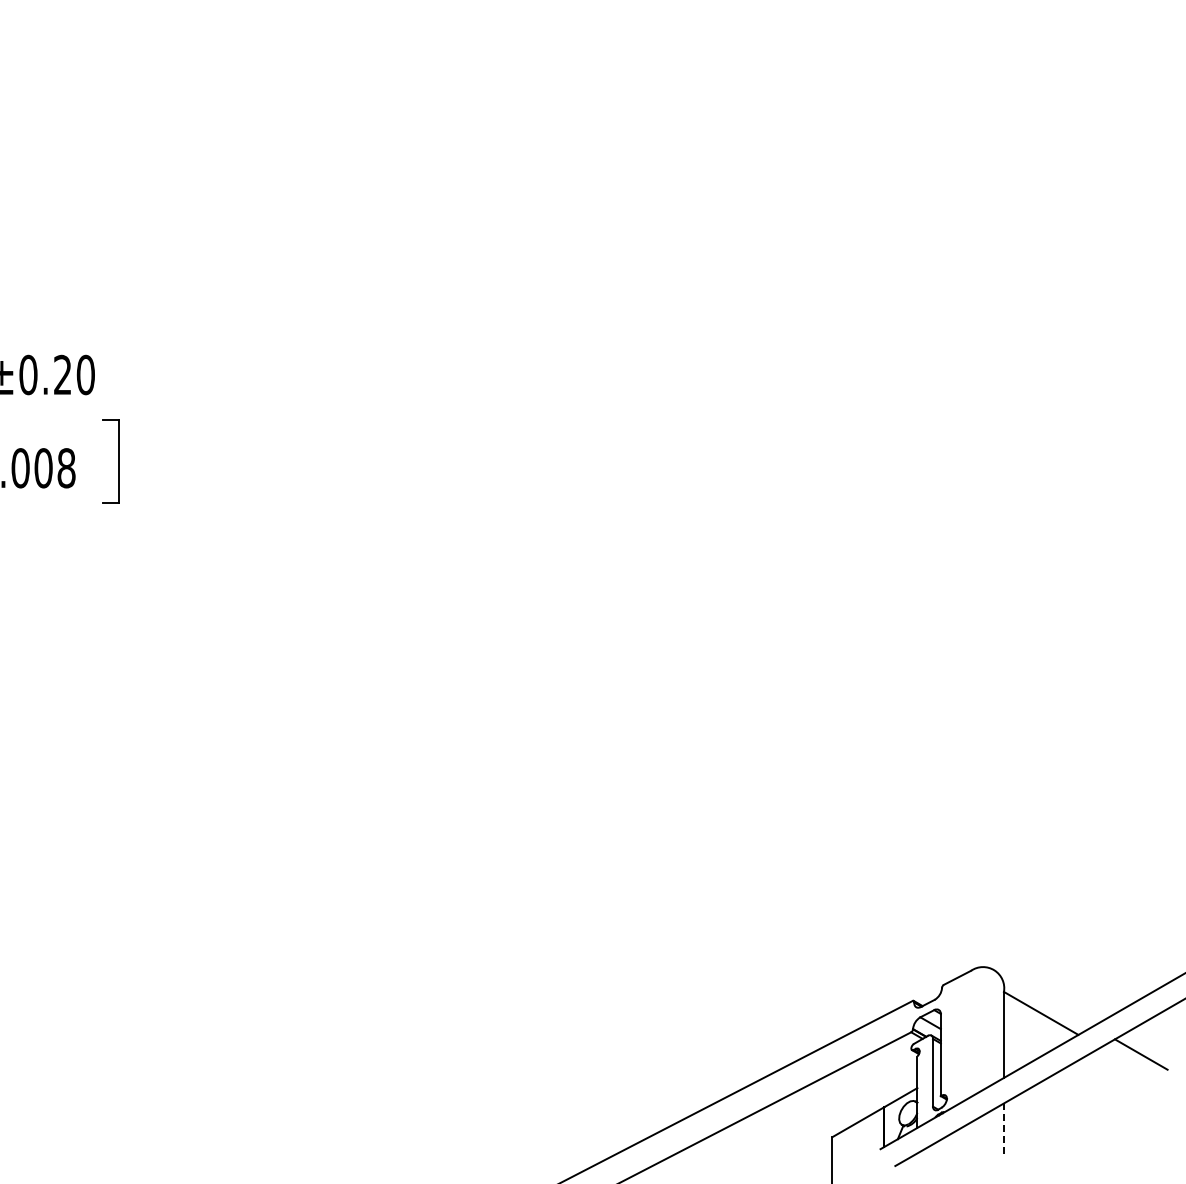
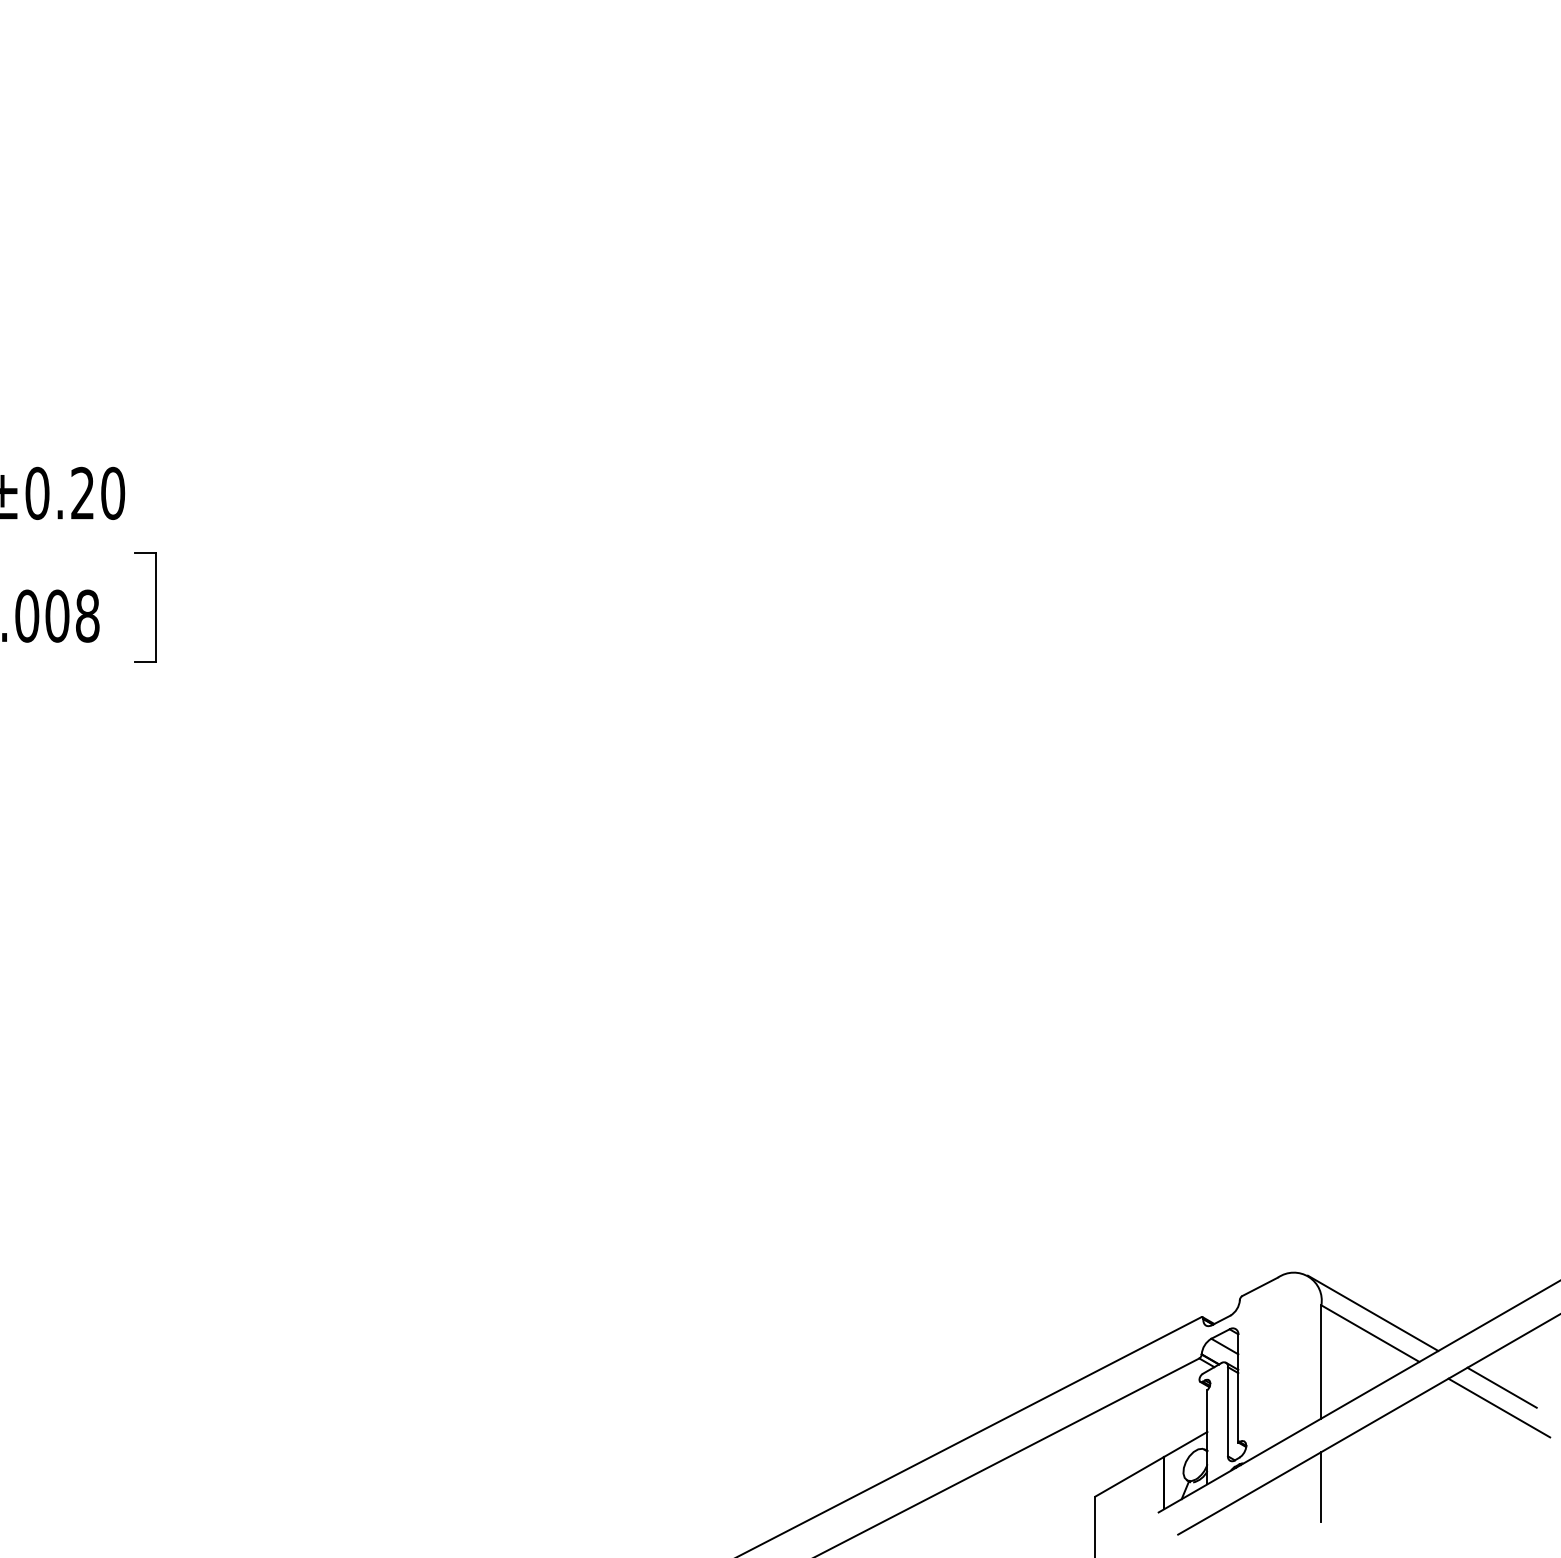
line: (1042, 997) -> (1372, 1312), added
line: (1138, 1069) -> (1498, 1407), added
line: (1003, 1130) -> (1320, 1487), dashed -> solid

